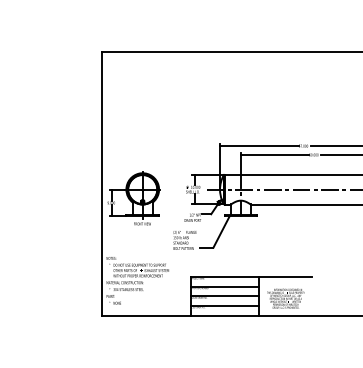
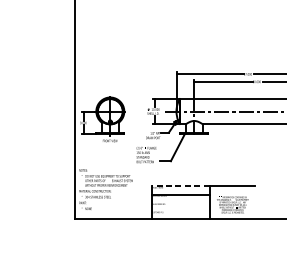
line: (224, 277) -> (180, 186), solid -> dashed
line: (224, 296) -> (180, 203), removed
line: (224, 305) -> (180, 210), removed

